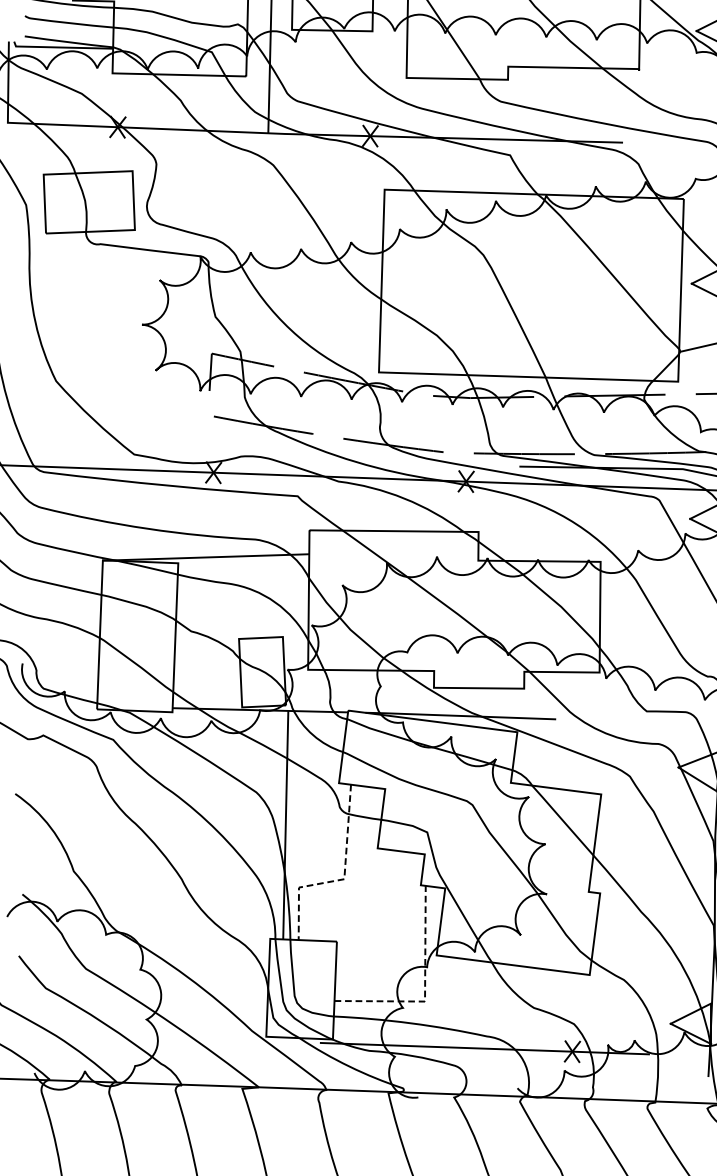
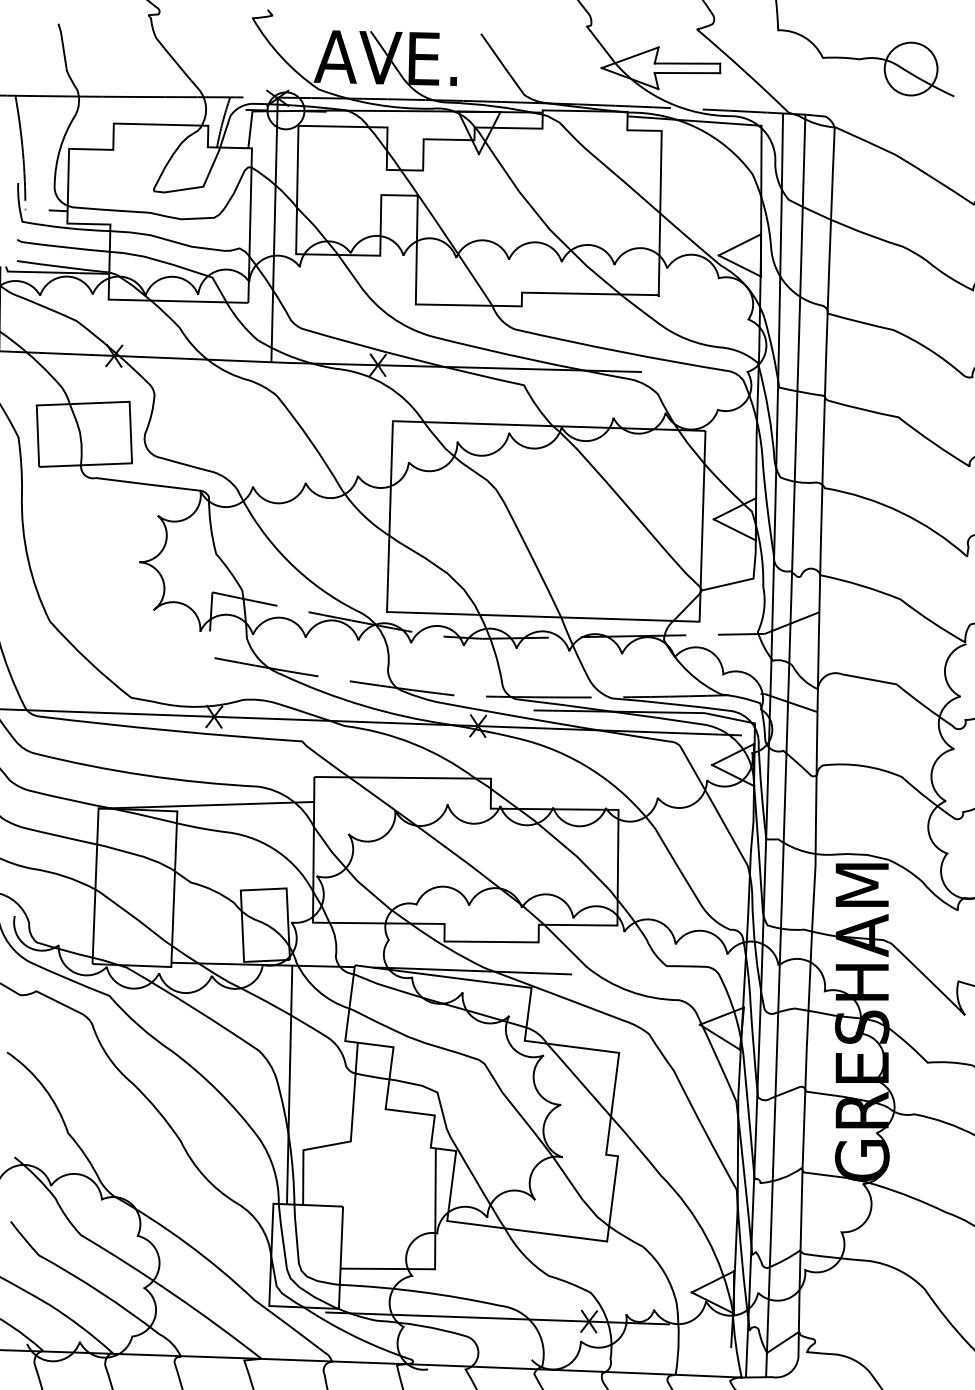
line: (341, 879) -> (347, 1141), dashed -> solid
line: (425, 989) -> (435, 1256), dashed -> solid

